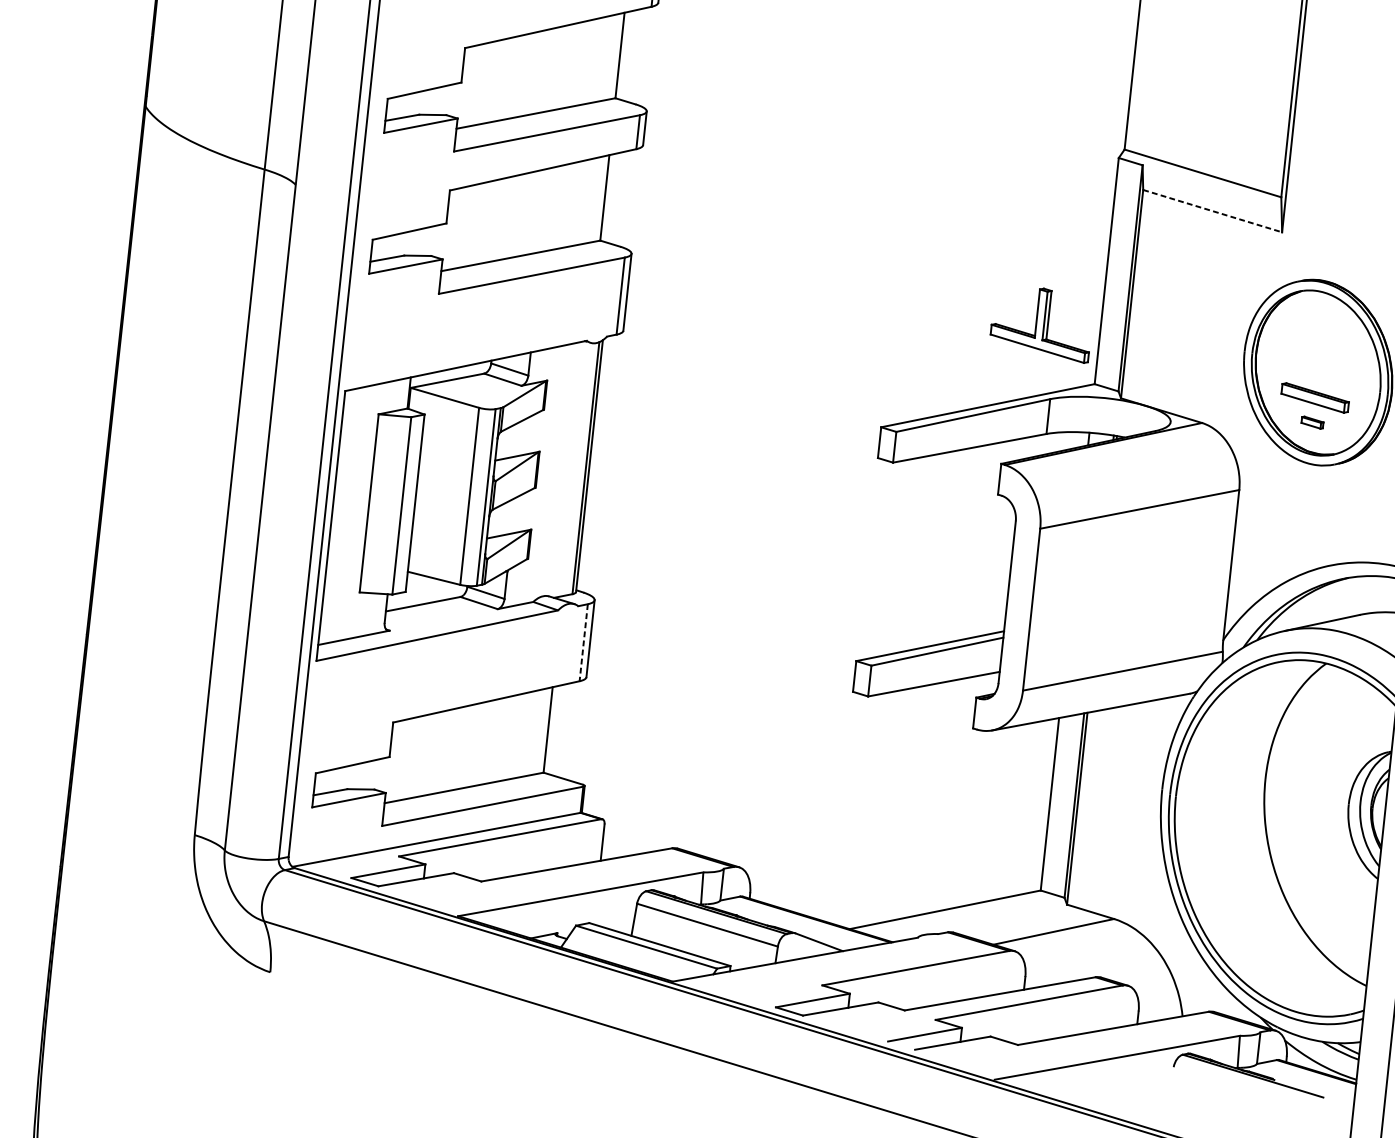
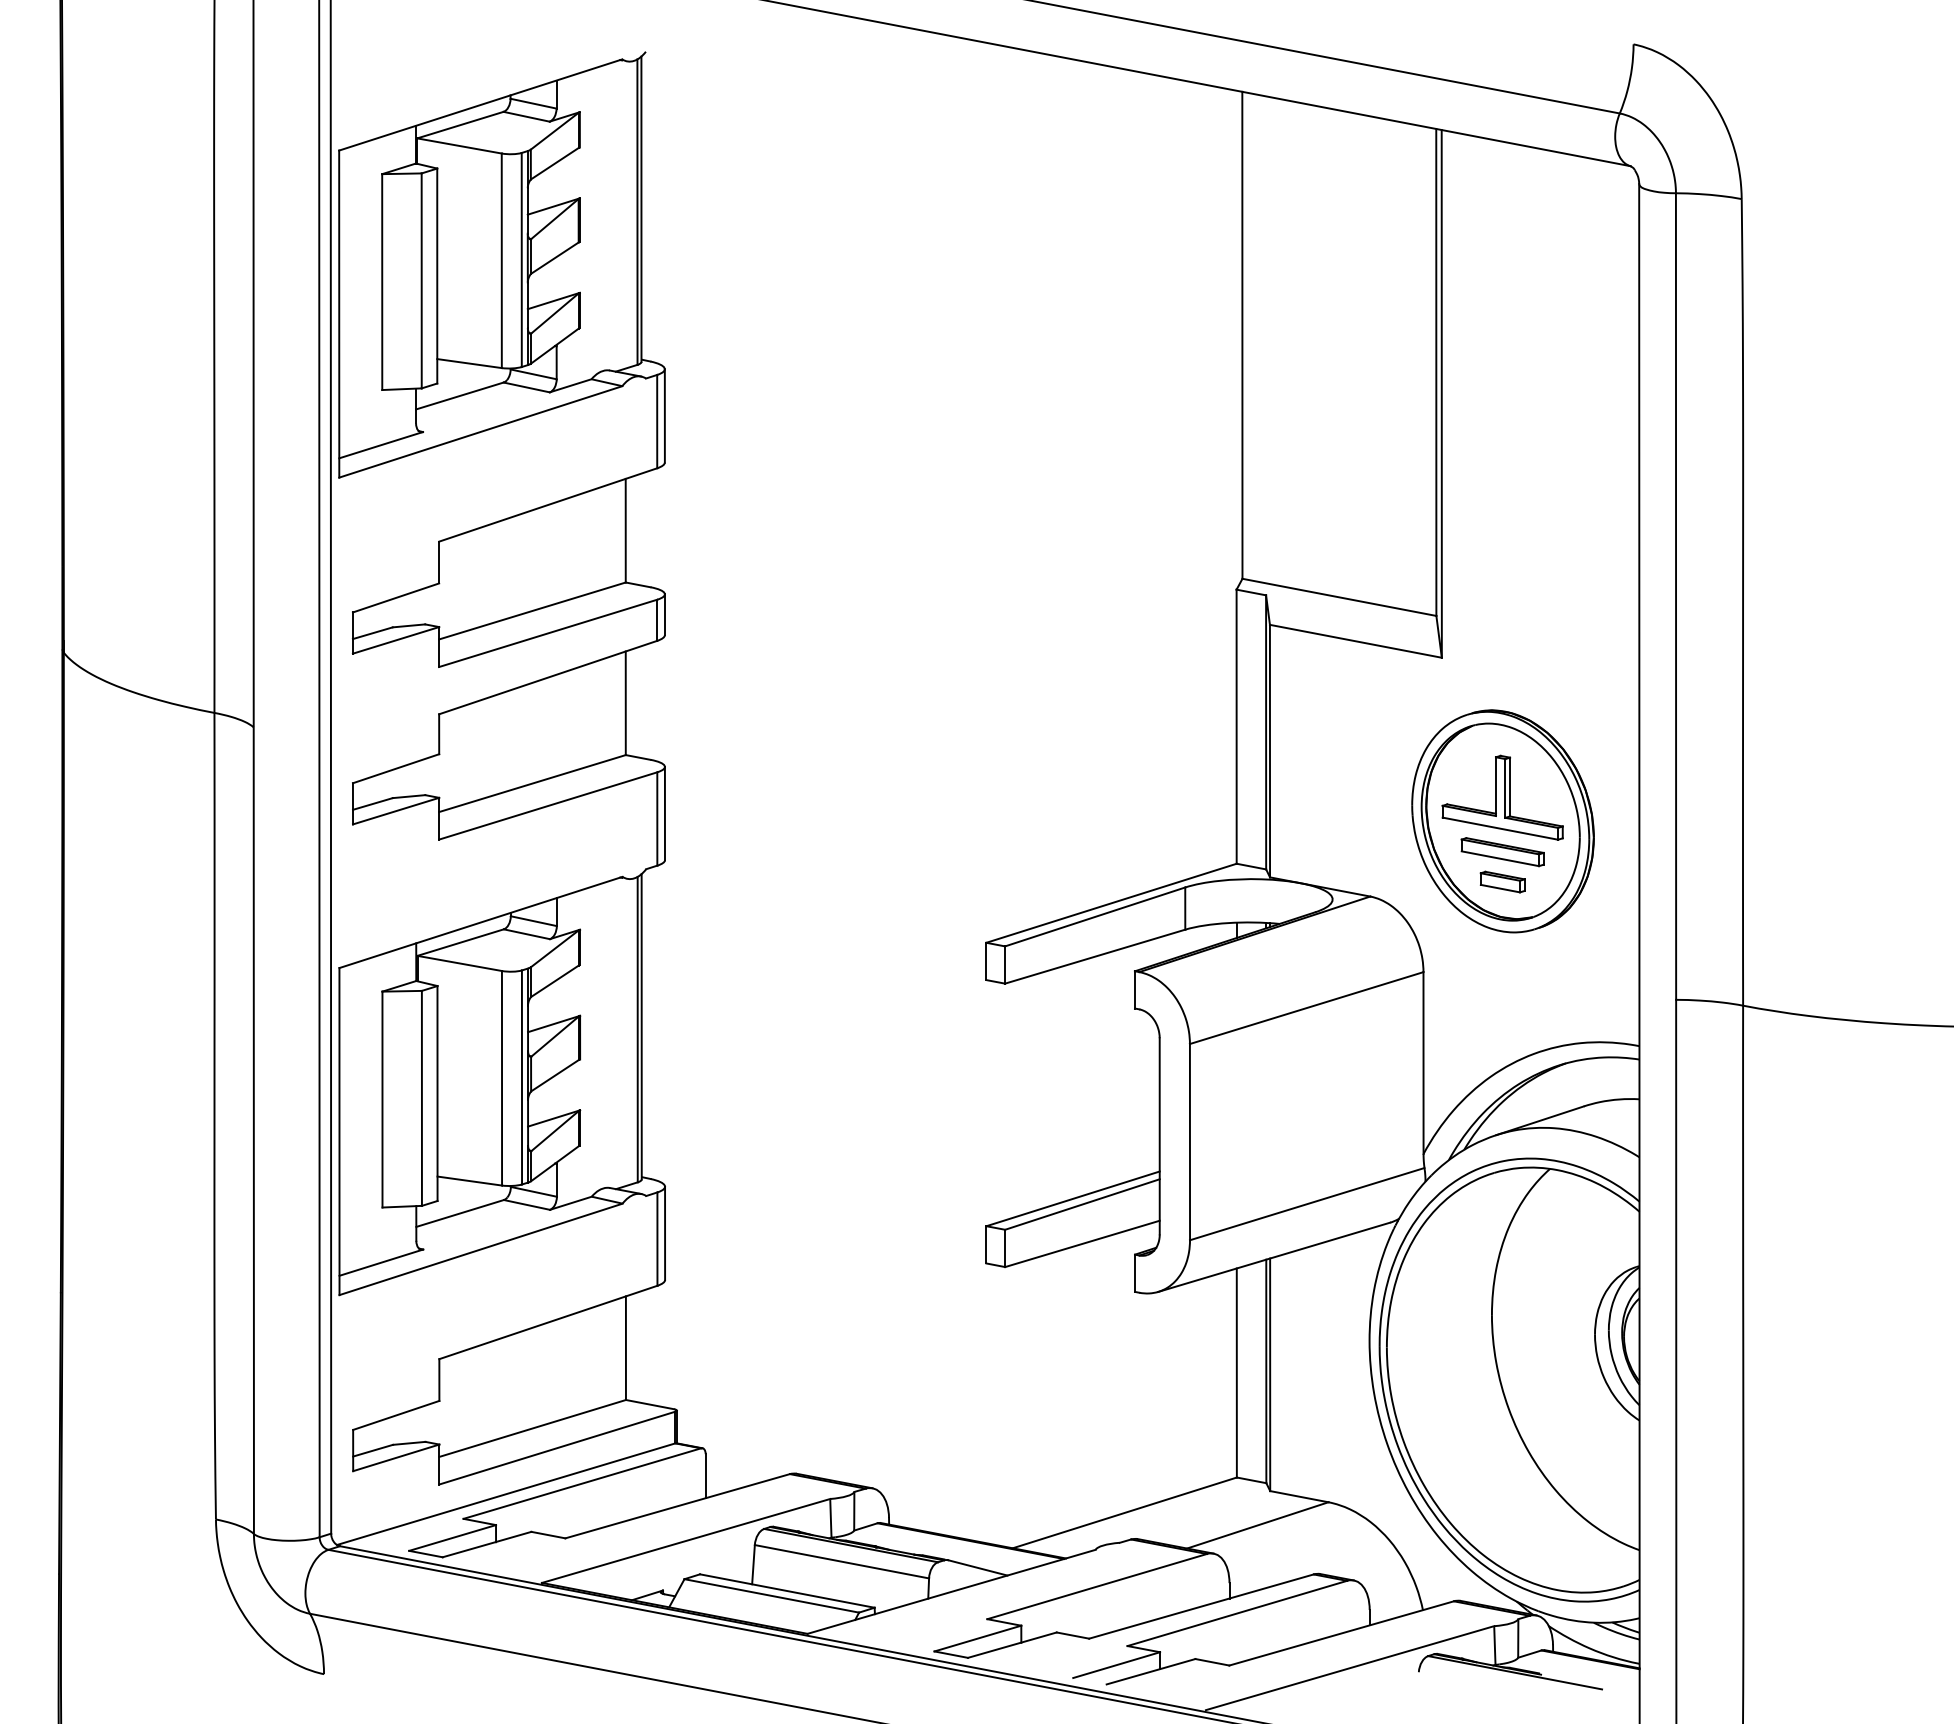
line: (1212, 211) -> (1355, 641), dashed -> solid
part: (1041, 323) -> (1502, 797), moved
part: (1312, 422) -> (1502, 881), size x1.67
line: (583, 643) -> (657, 1239), dashed -> solid

